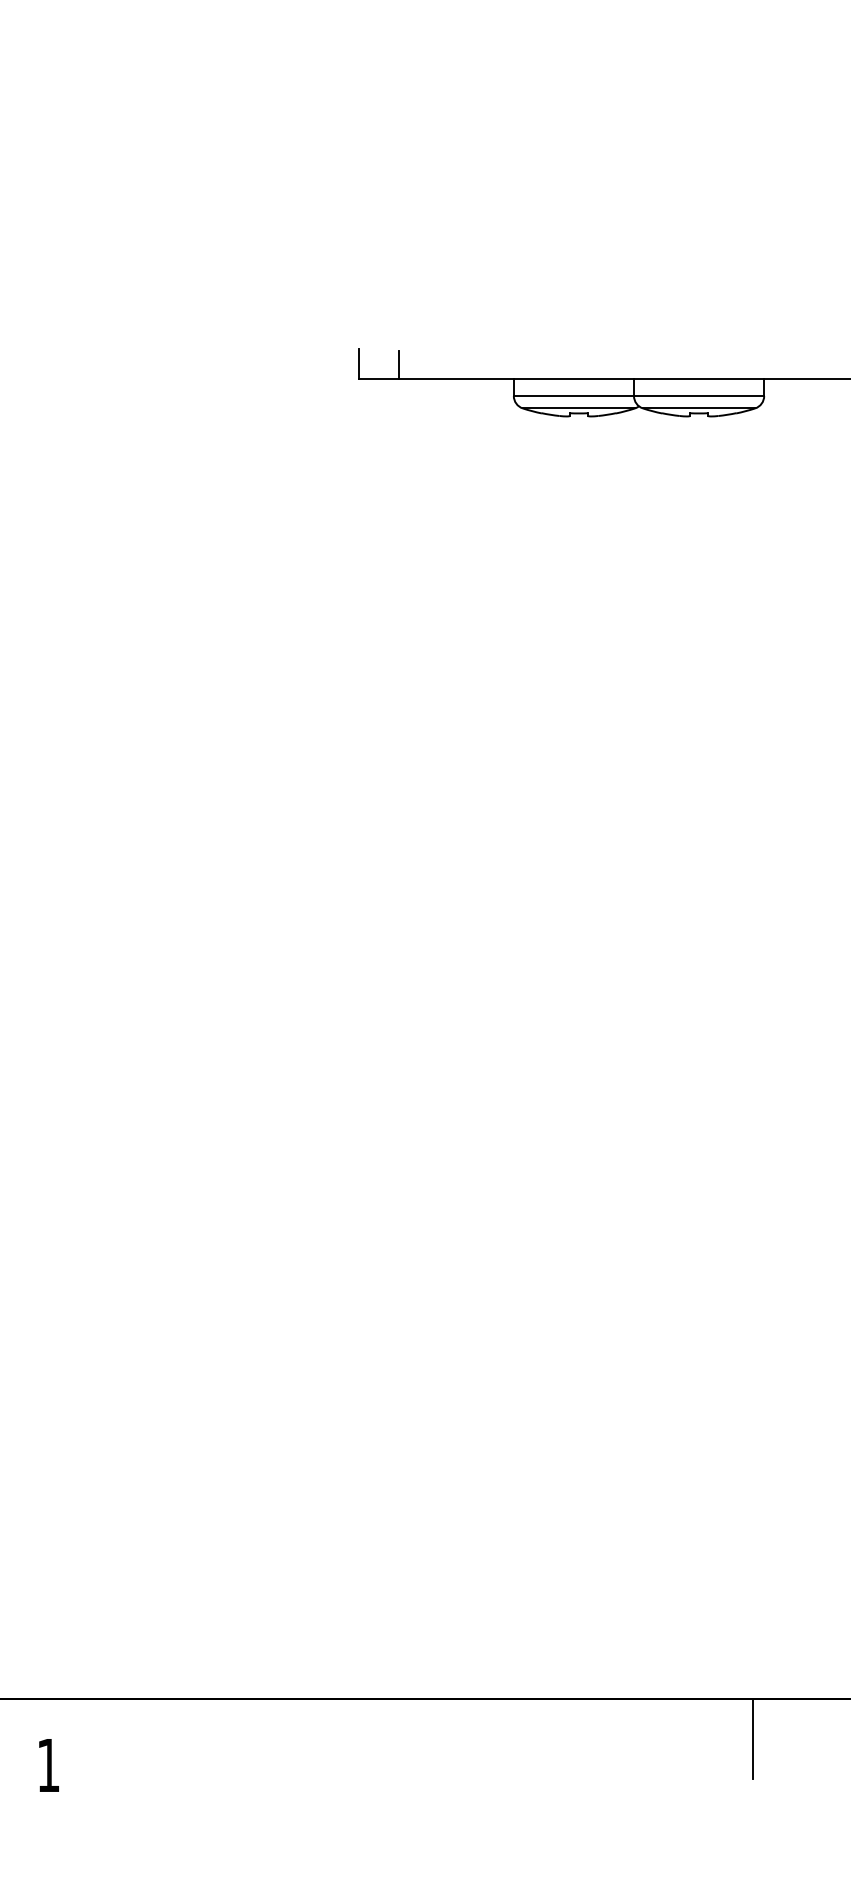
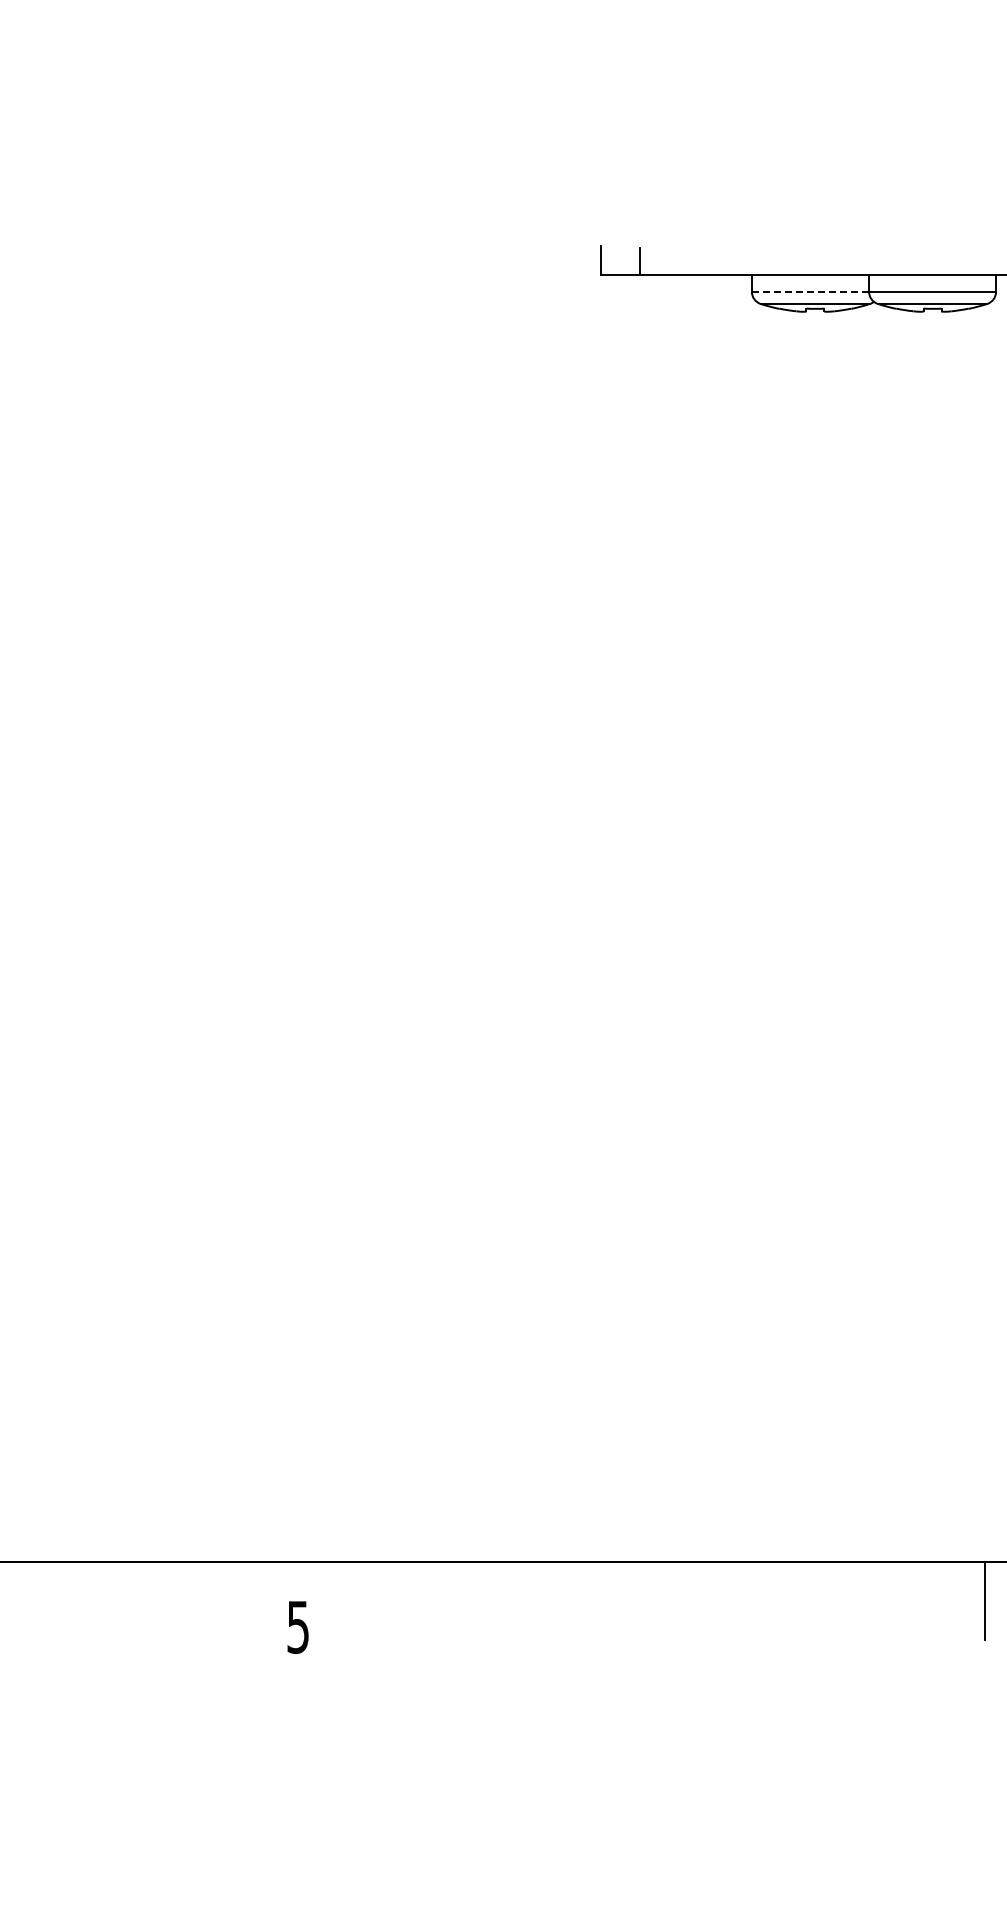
line: (573, 395) -> (810, 291), solid -> dashed
text: (47, 1765) -> (297, 1627), 1 -> 5

